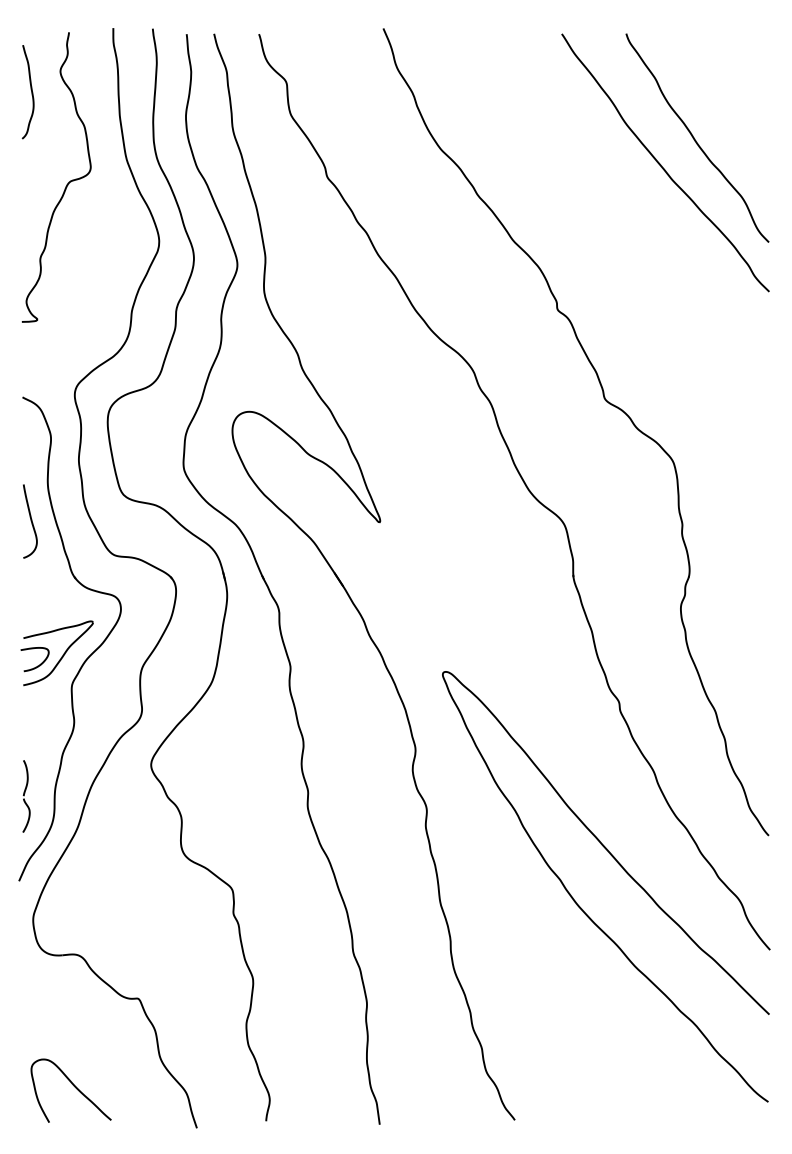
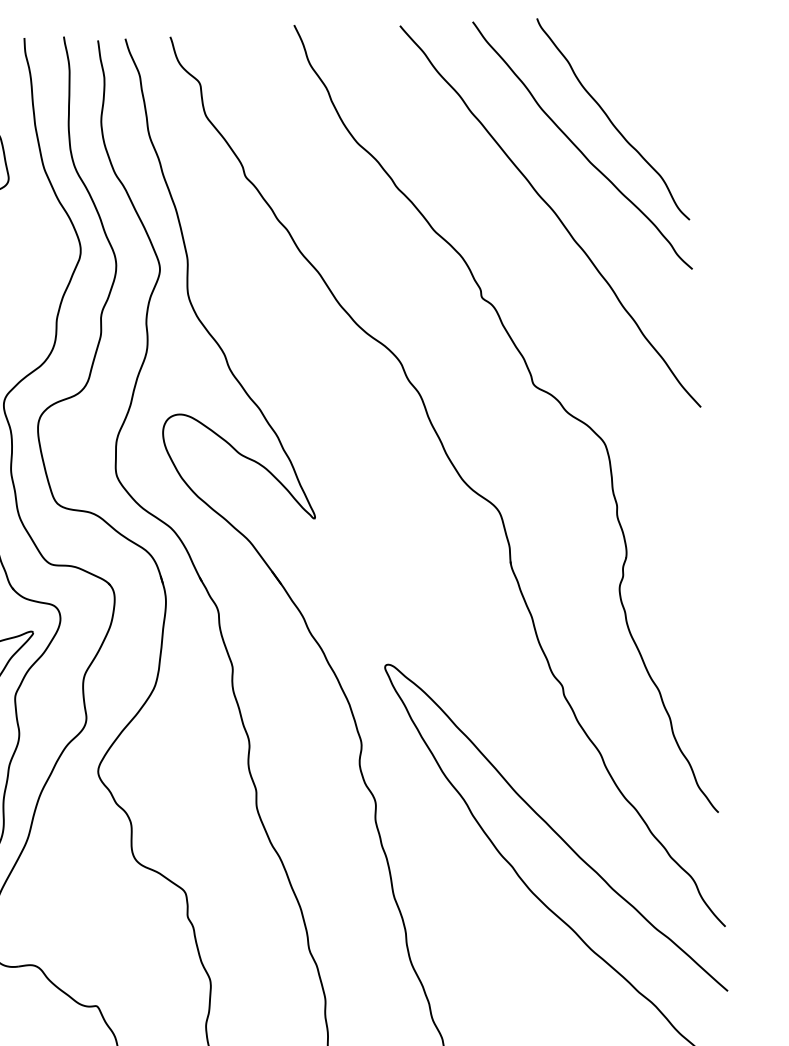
curve: (633, 229) -> (553, 213), added

